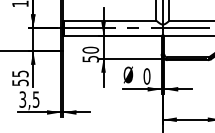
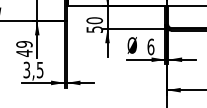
text: (146, 76) -> (150, 46), 0 -> 6
text: (20, 78) -> (24, 48), 55 -> 49

